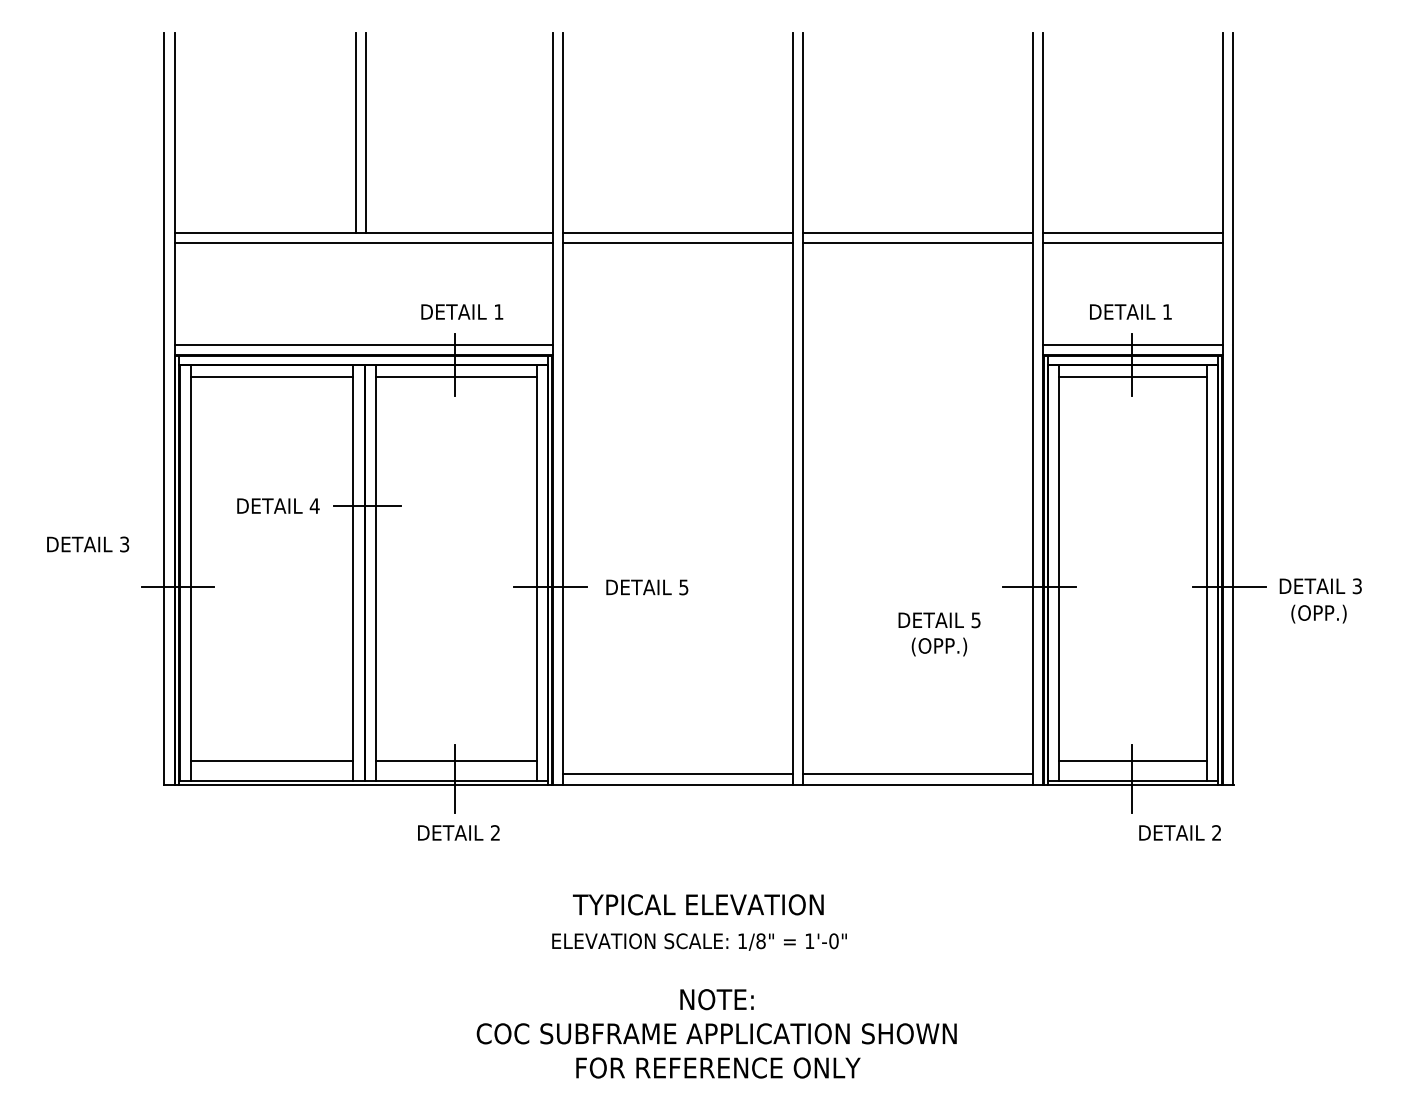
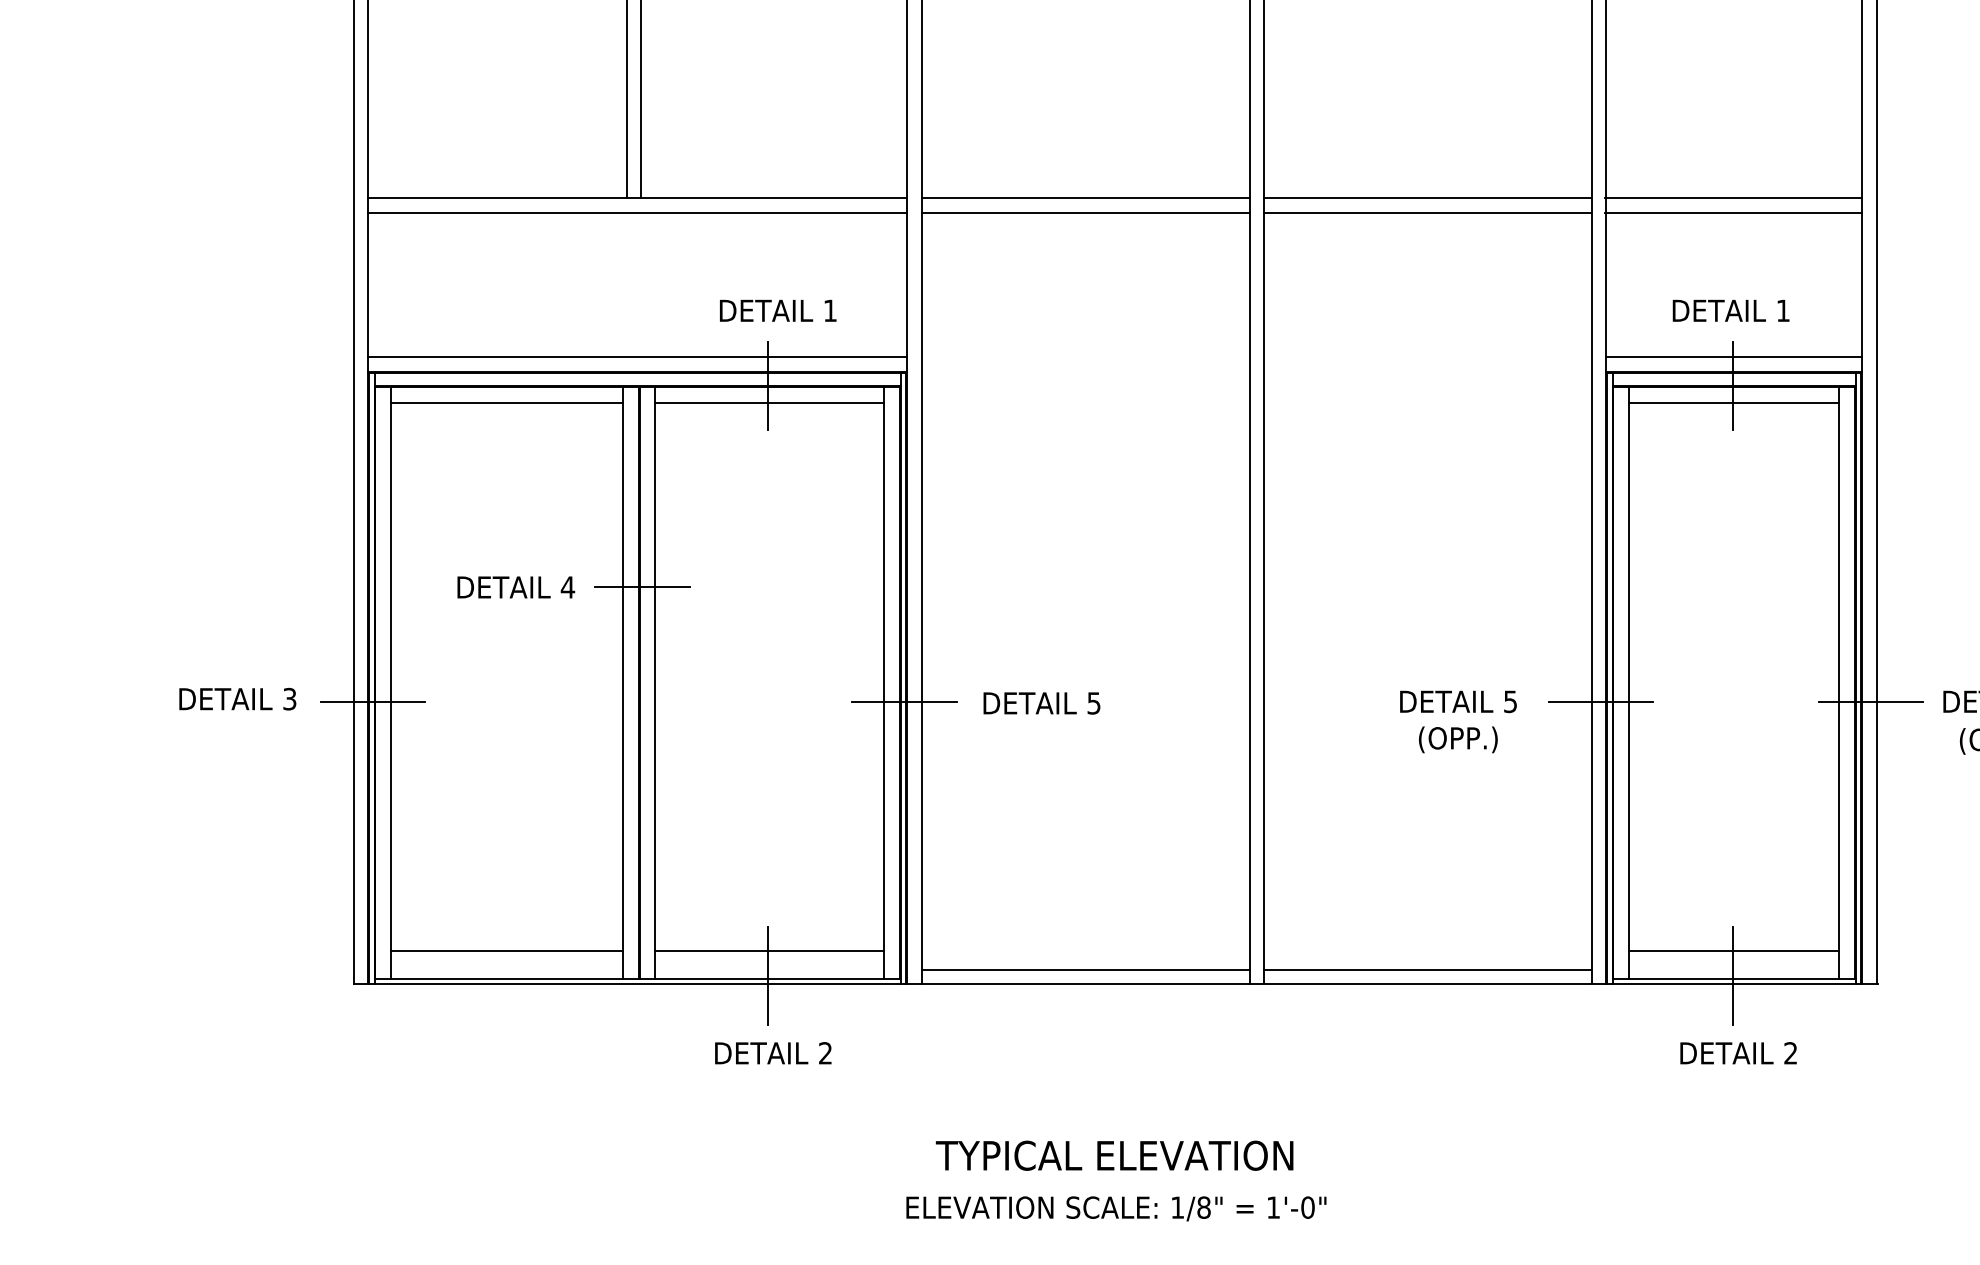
text: (88, 544) -> (238, 699), moved
text: (939, 634) -> (1458, 721), moved
text: (1179, 832) -> (1737, 1052), moved

